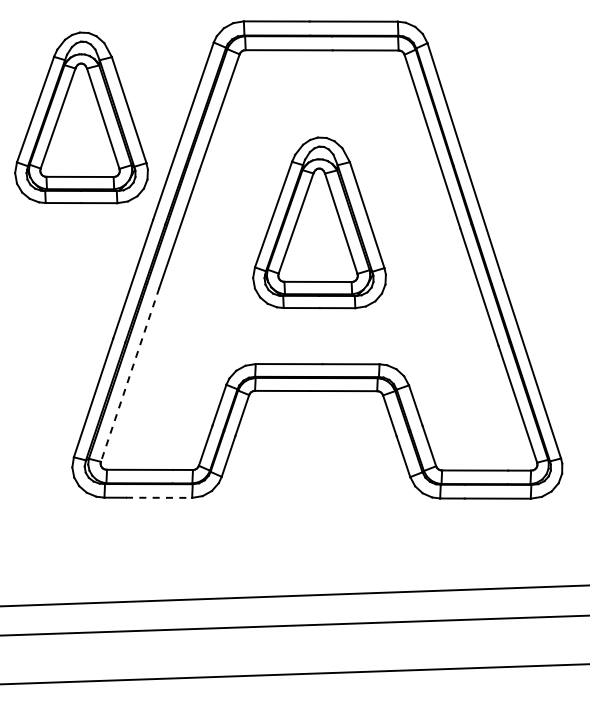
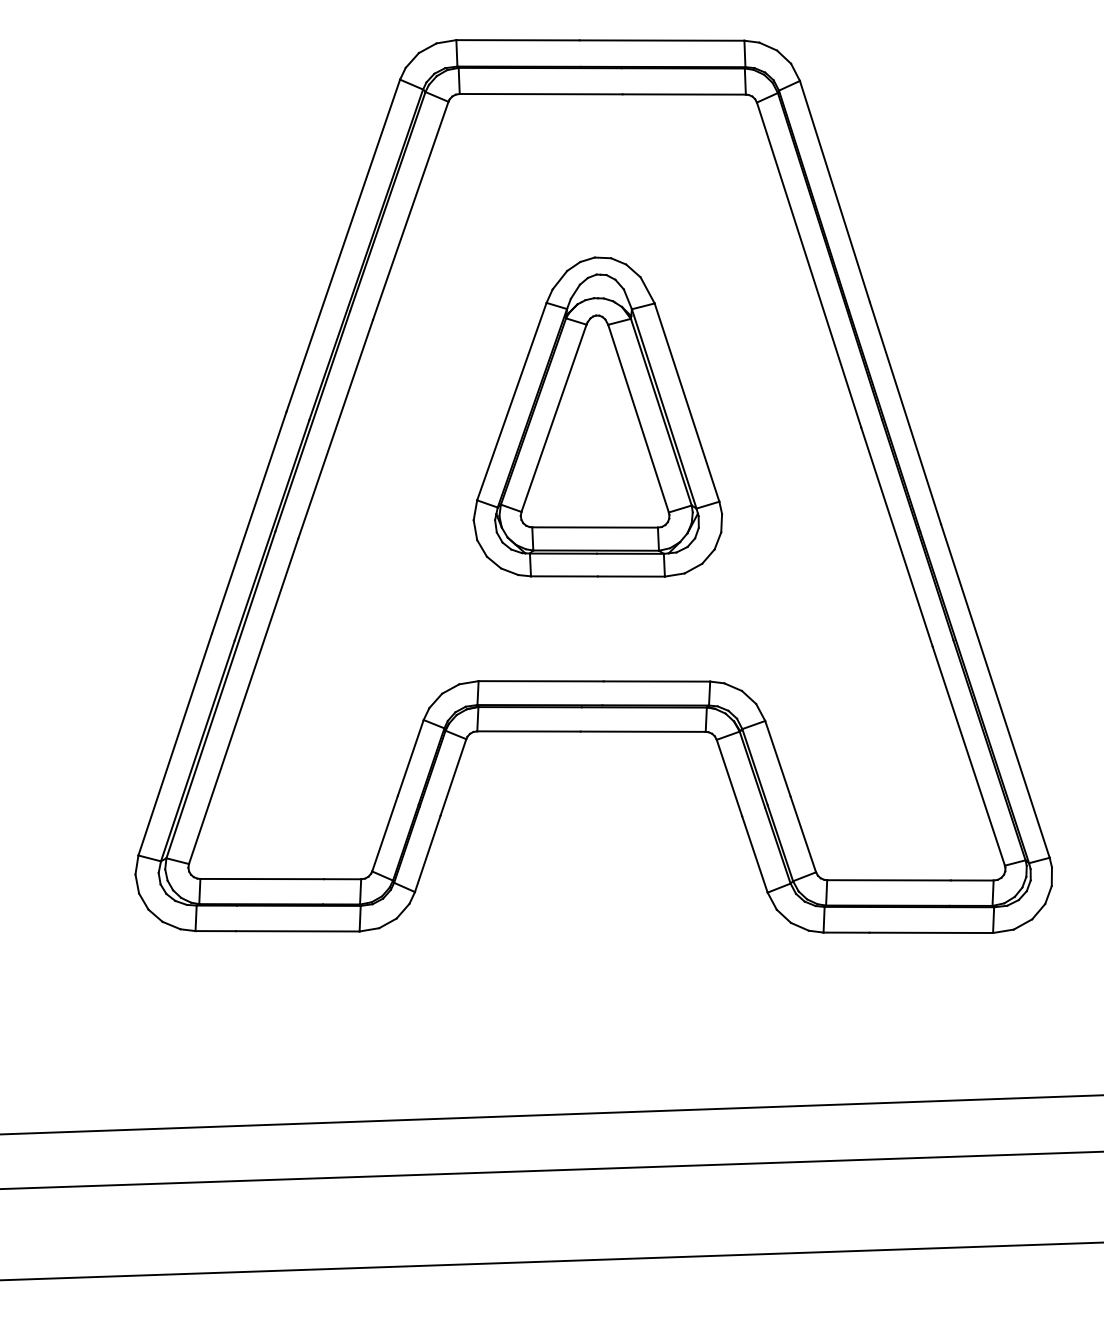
part: (81, 117) -> (152, 219), removed
line: (130, 374) -> (244, 700), dashed -> solid
line: (159, 497) -> (298, 930), dashed -> solid

